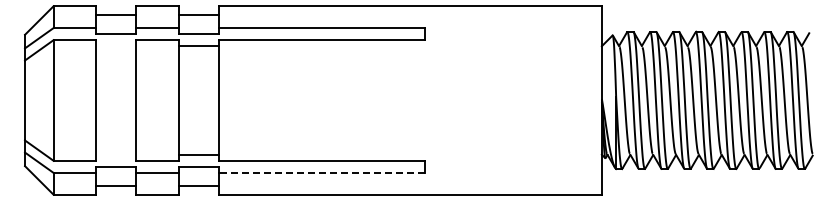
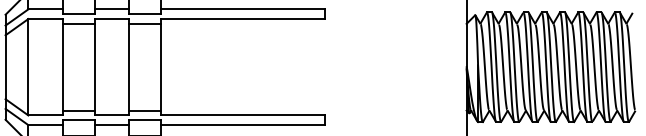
line: (116, 46) -> (78, 24), added
line: (116, 154) -> (78, 110), added
line: (322, 172) -> (243, 124), dashed -> solid

